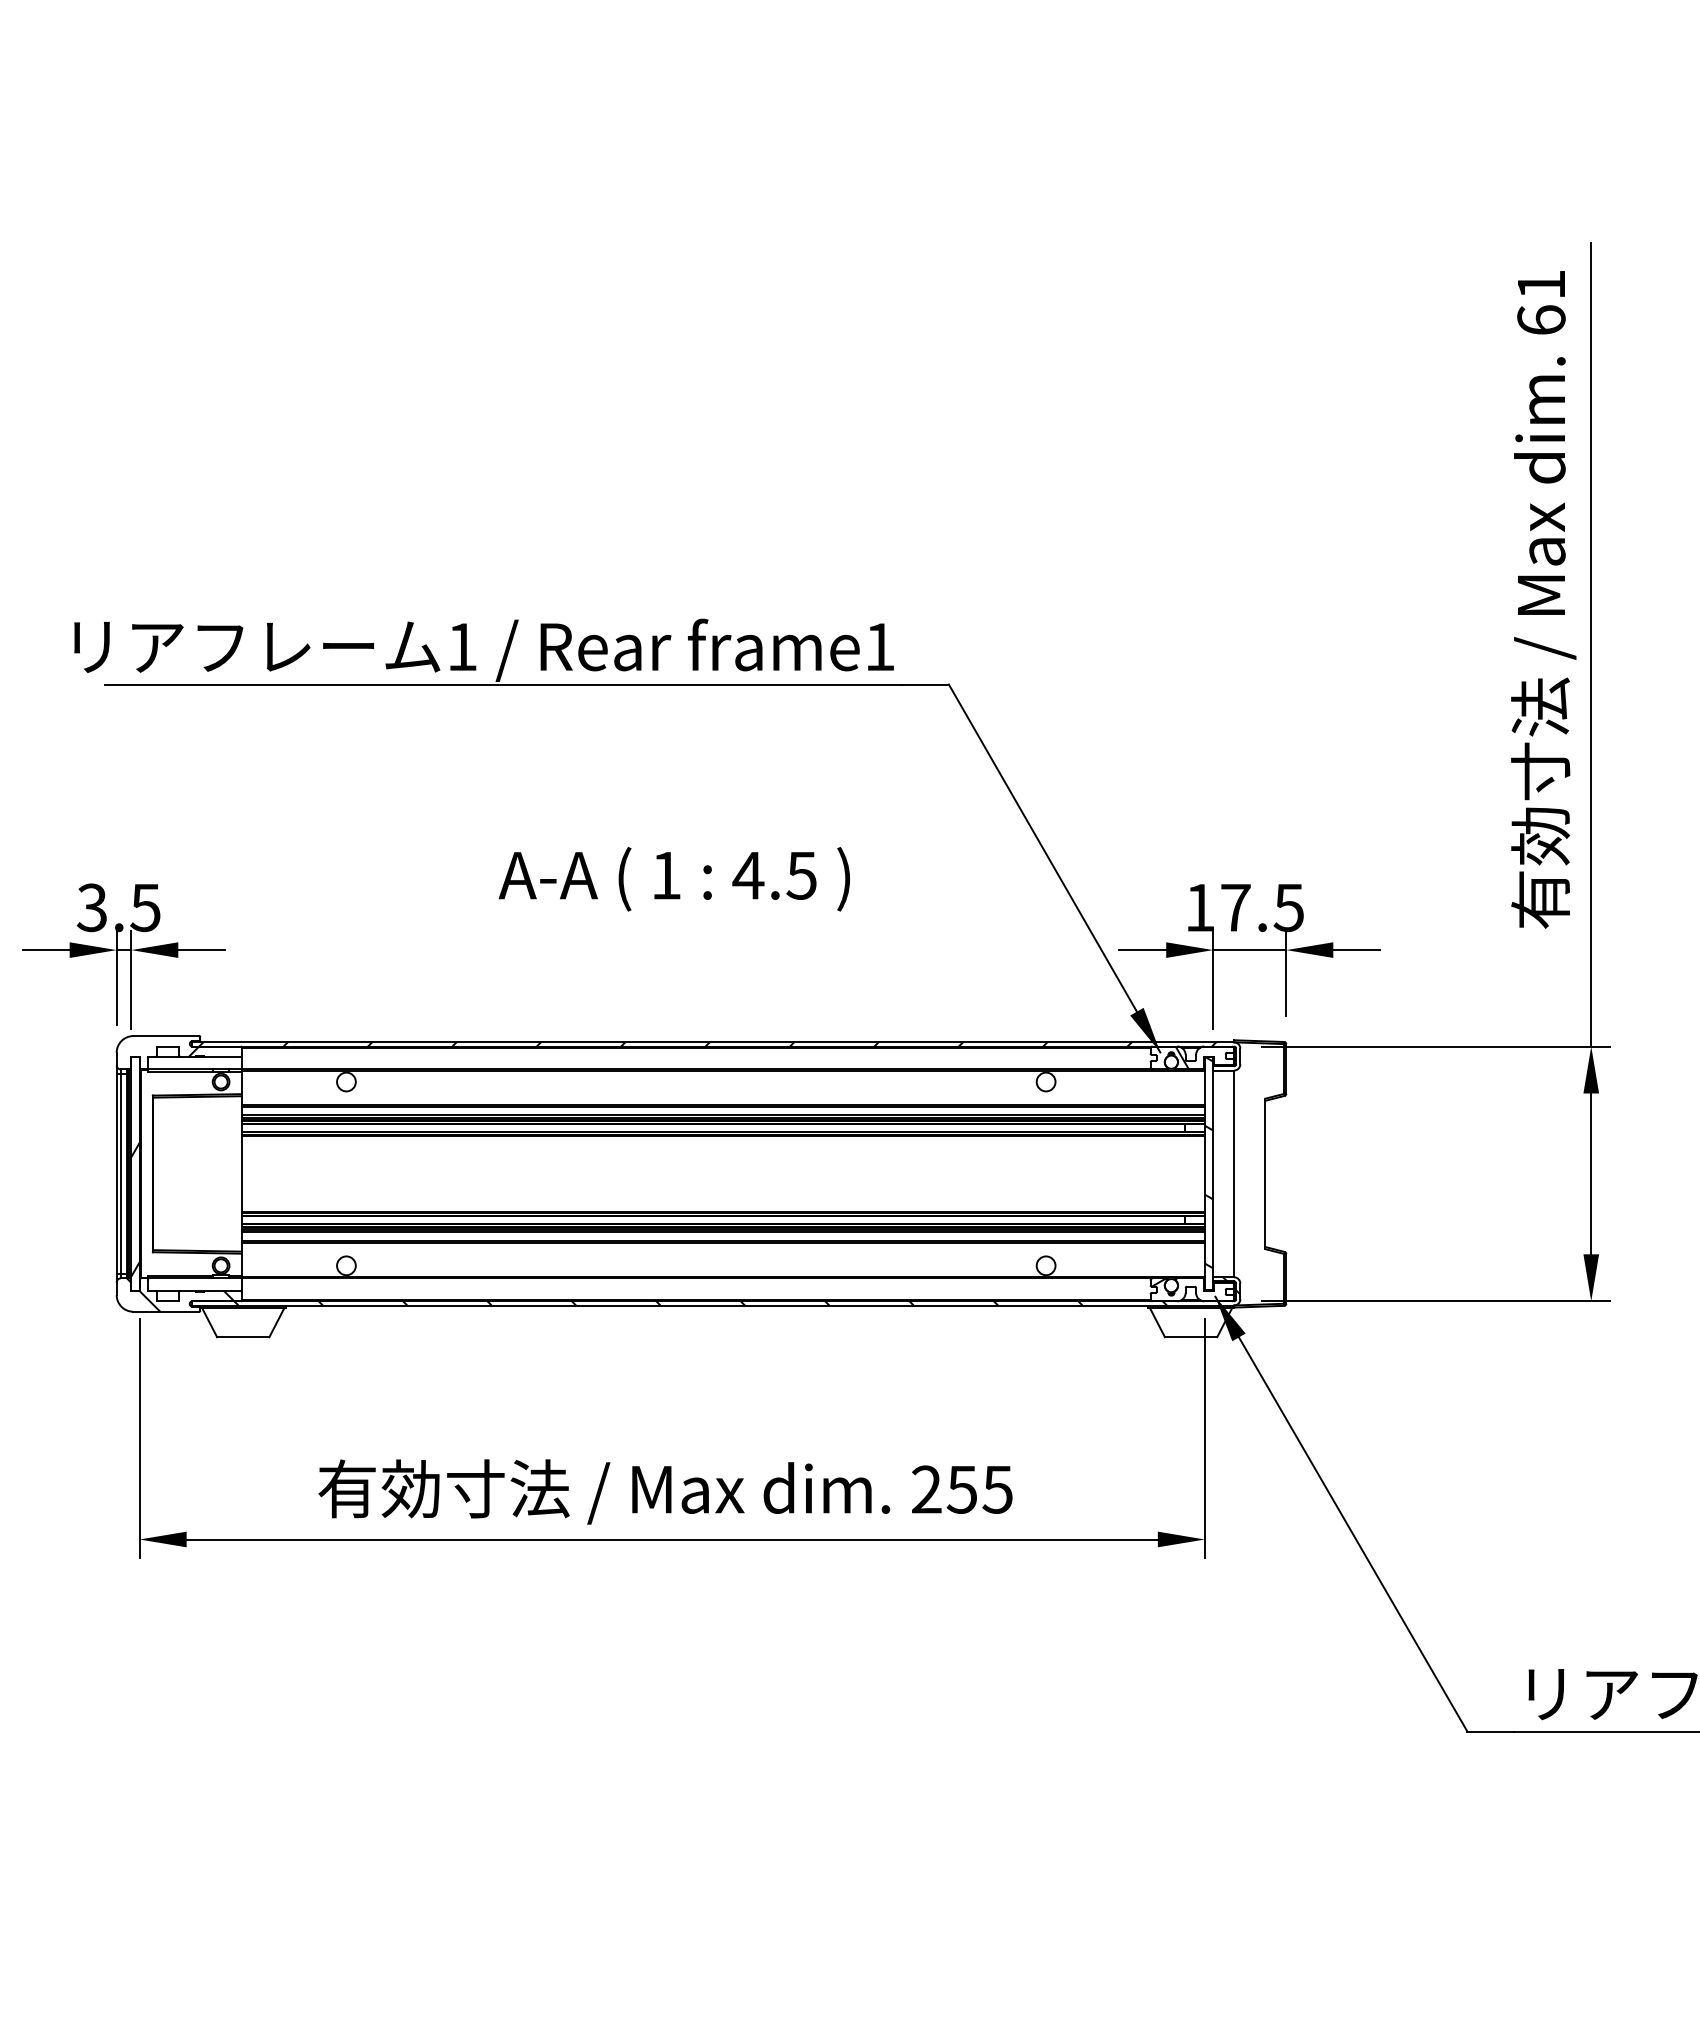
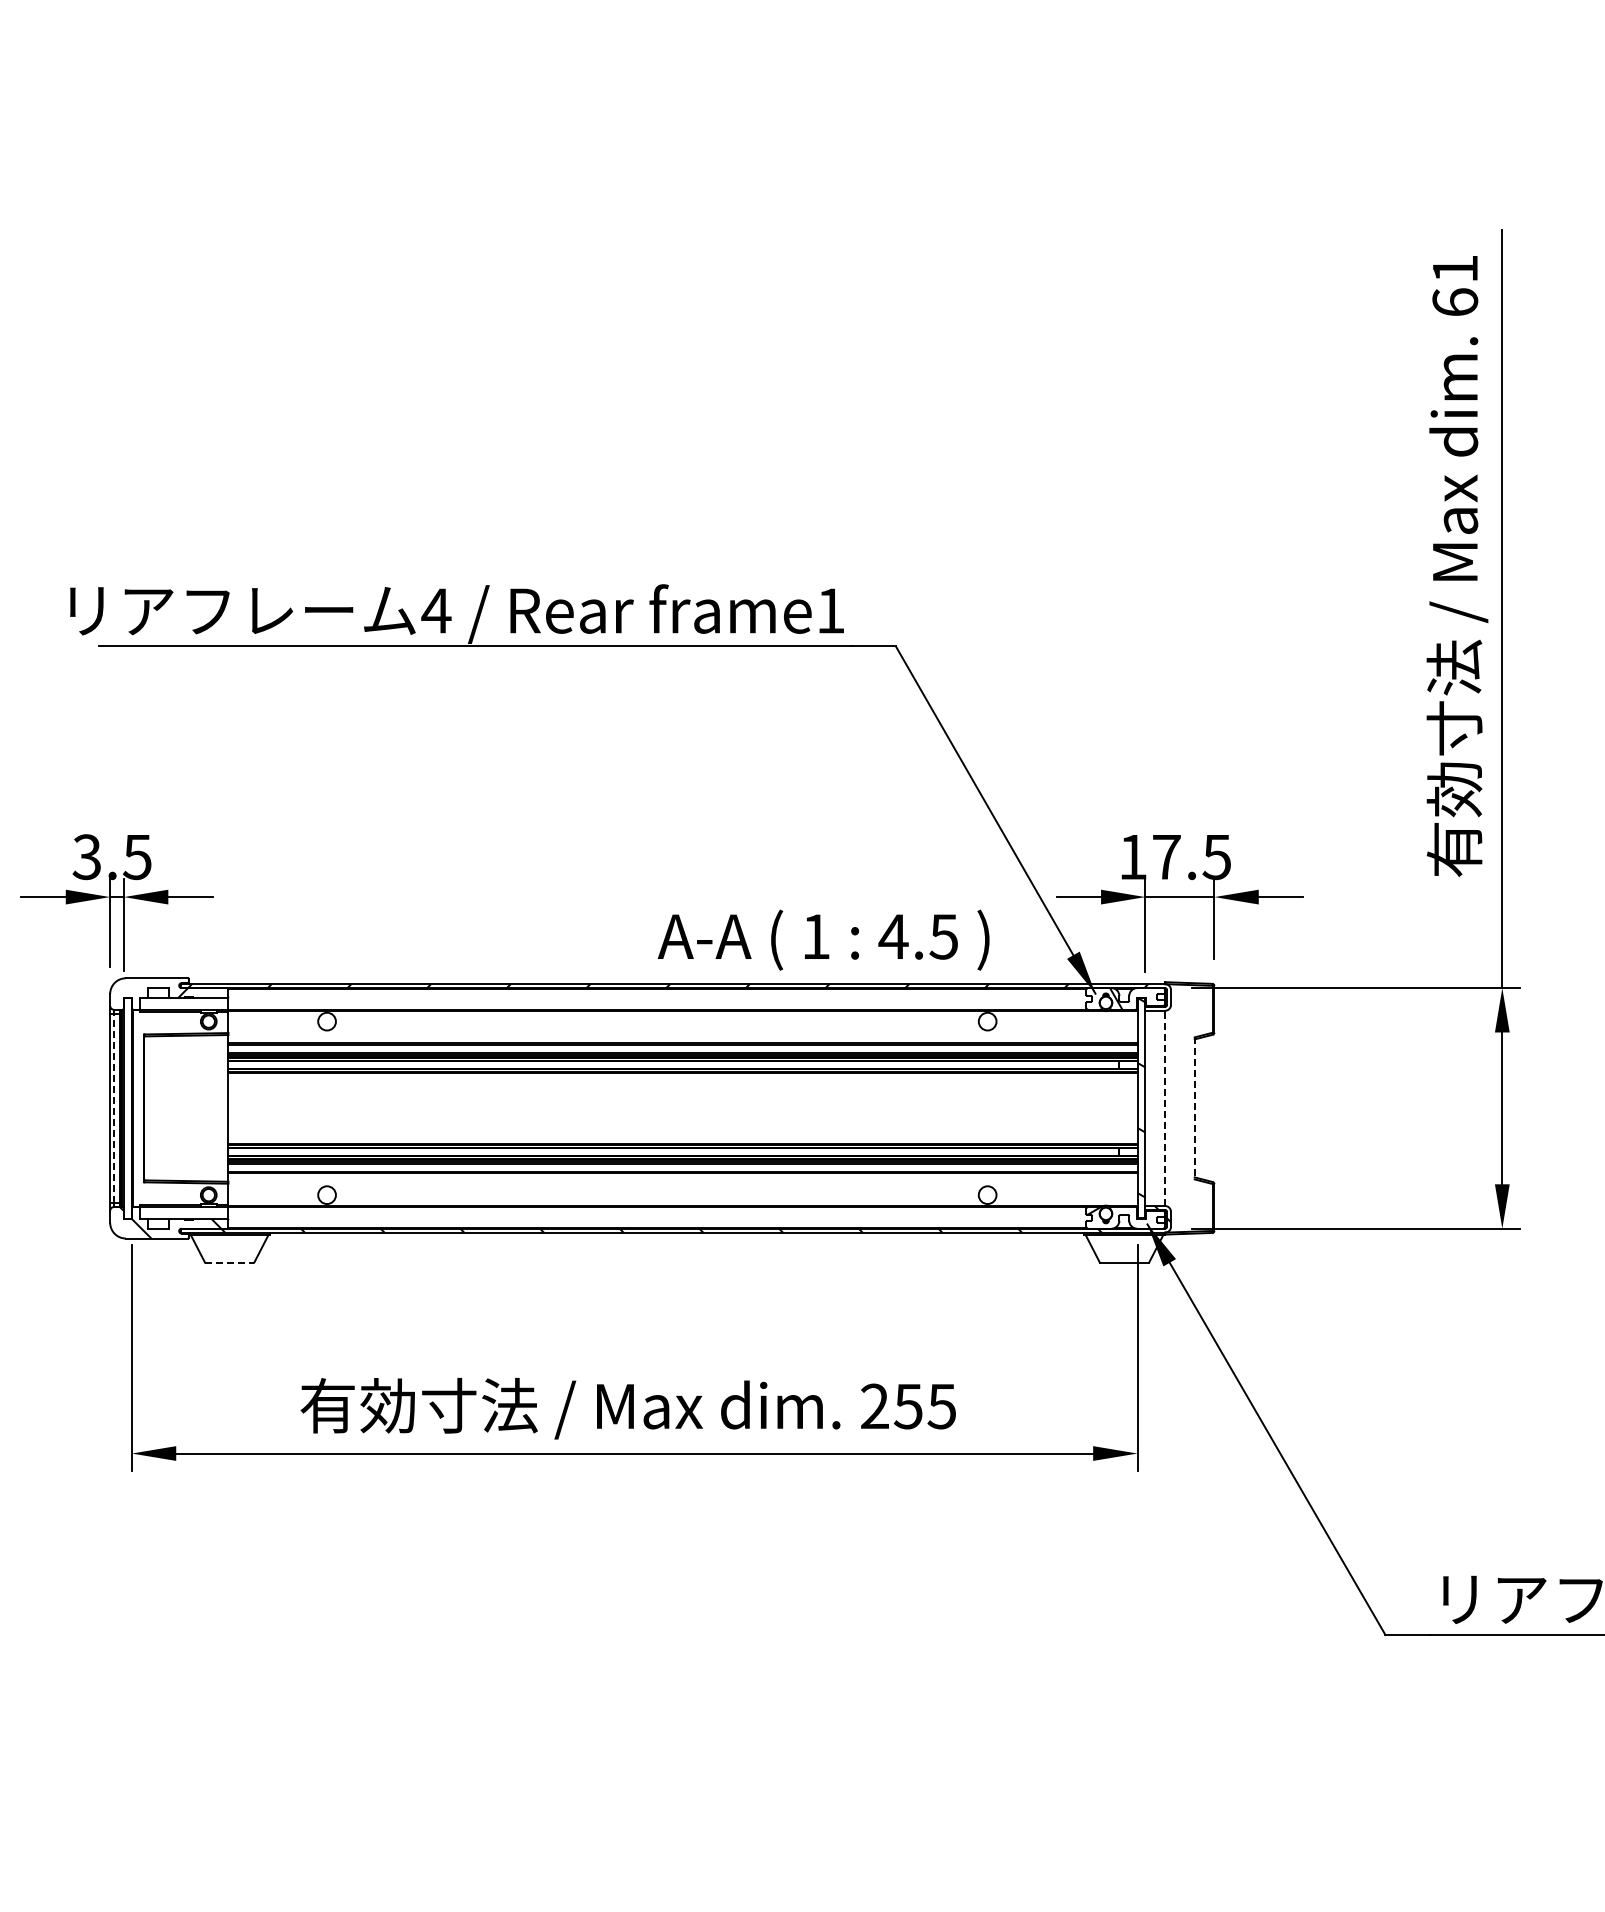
text: (462, 646) -> (436, 610), 1 -> 4
text: (674, 878) -> (823, 939), moved
line: (121, 1174) -> (114, 1108), solid -> dashed
line: (1234, 1174) -> (1165, 1108), solid -> dashed
line: (1265, 1174) -> (1194, 1108), solid -> dashed
hatch: (135, 1210) -> (127, 1142), removed
line: (243, 1337) -> (229, 1262), solid -> dashed

